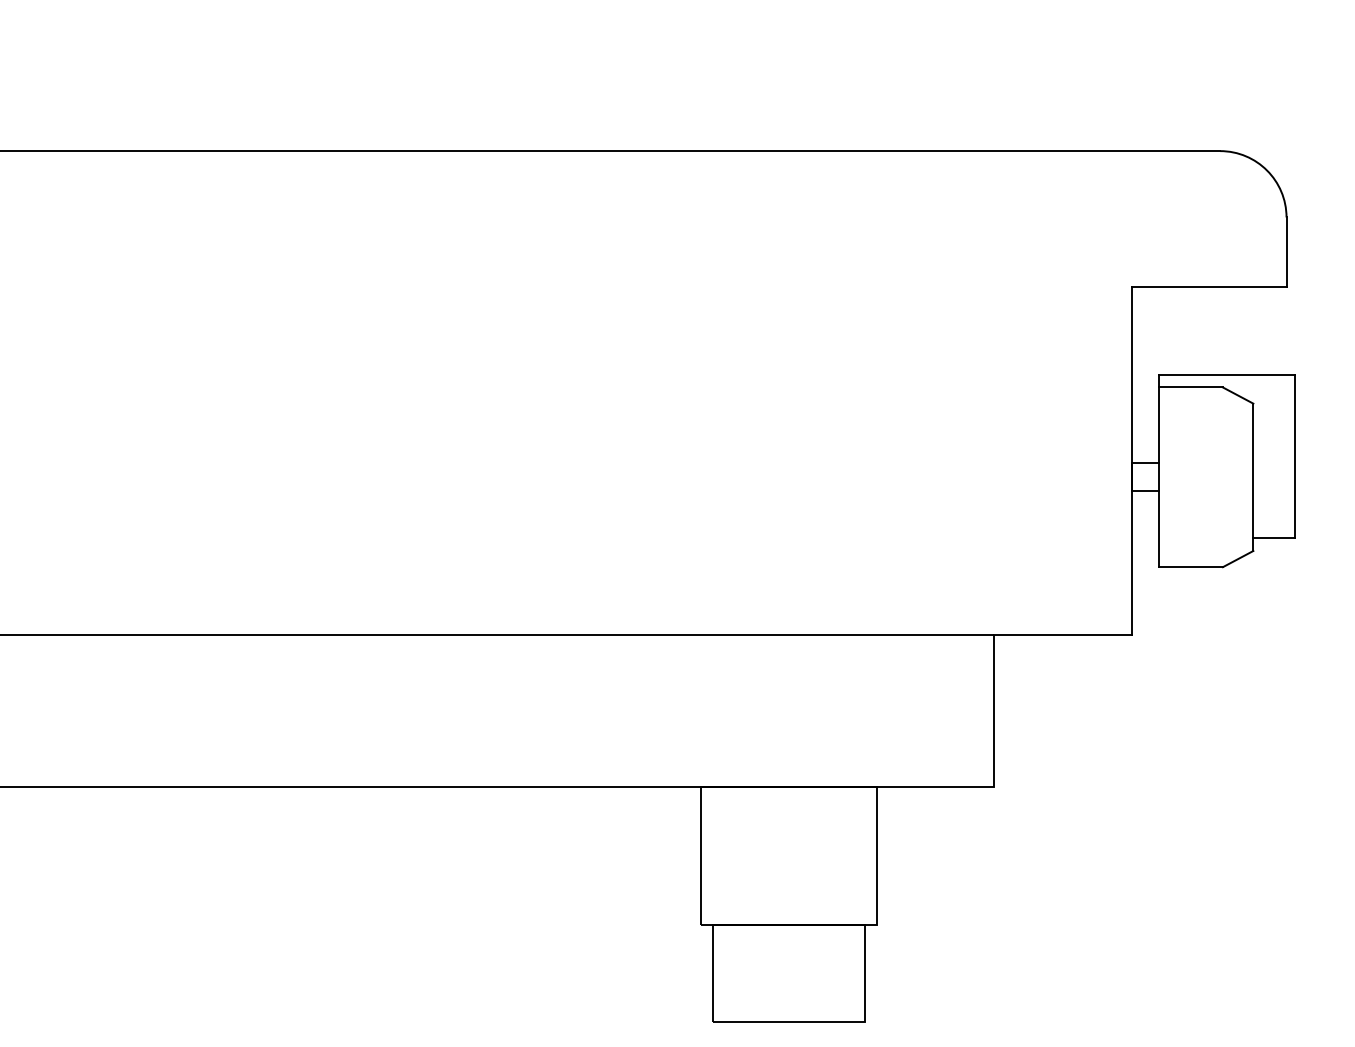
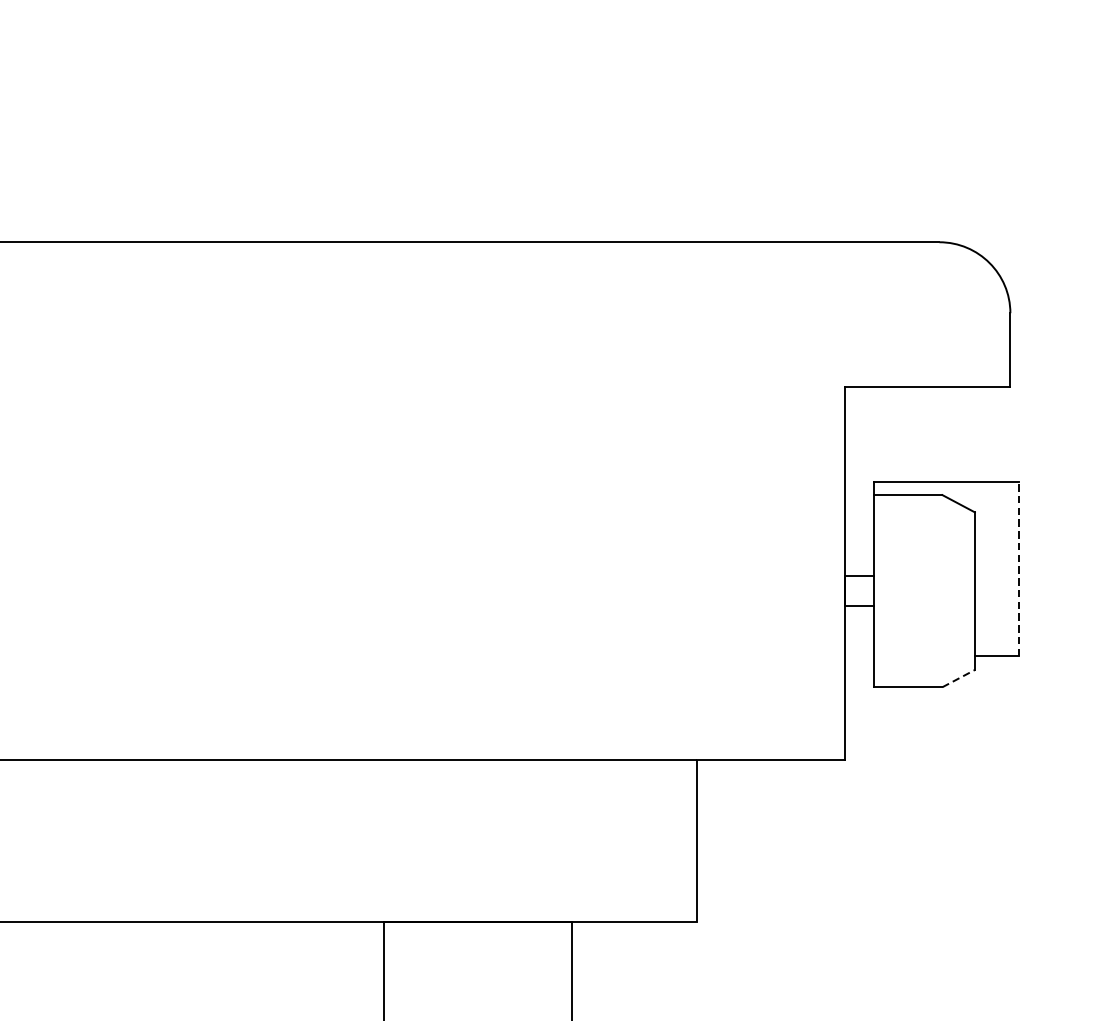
line: (1294, 456) -> (1018, 568), solid -> dashed
line: (1238, 558) -> (959, 677), solid -> dashed

